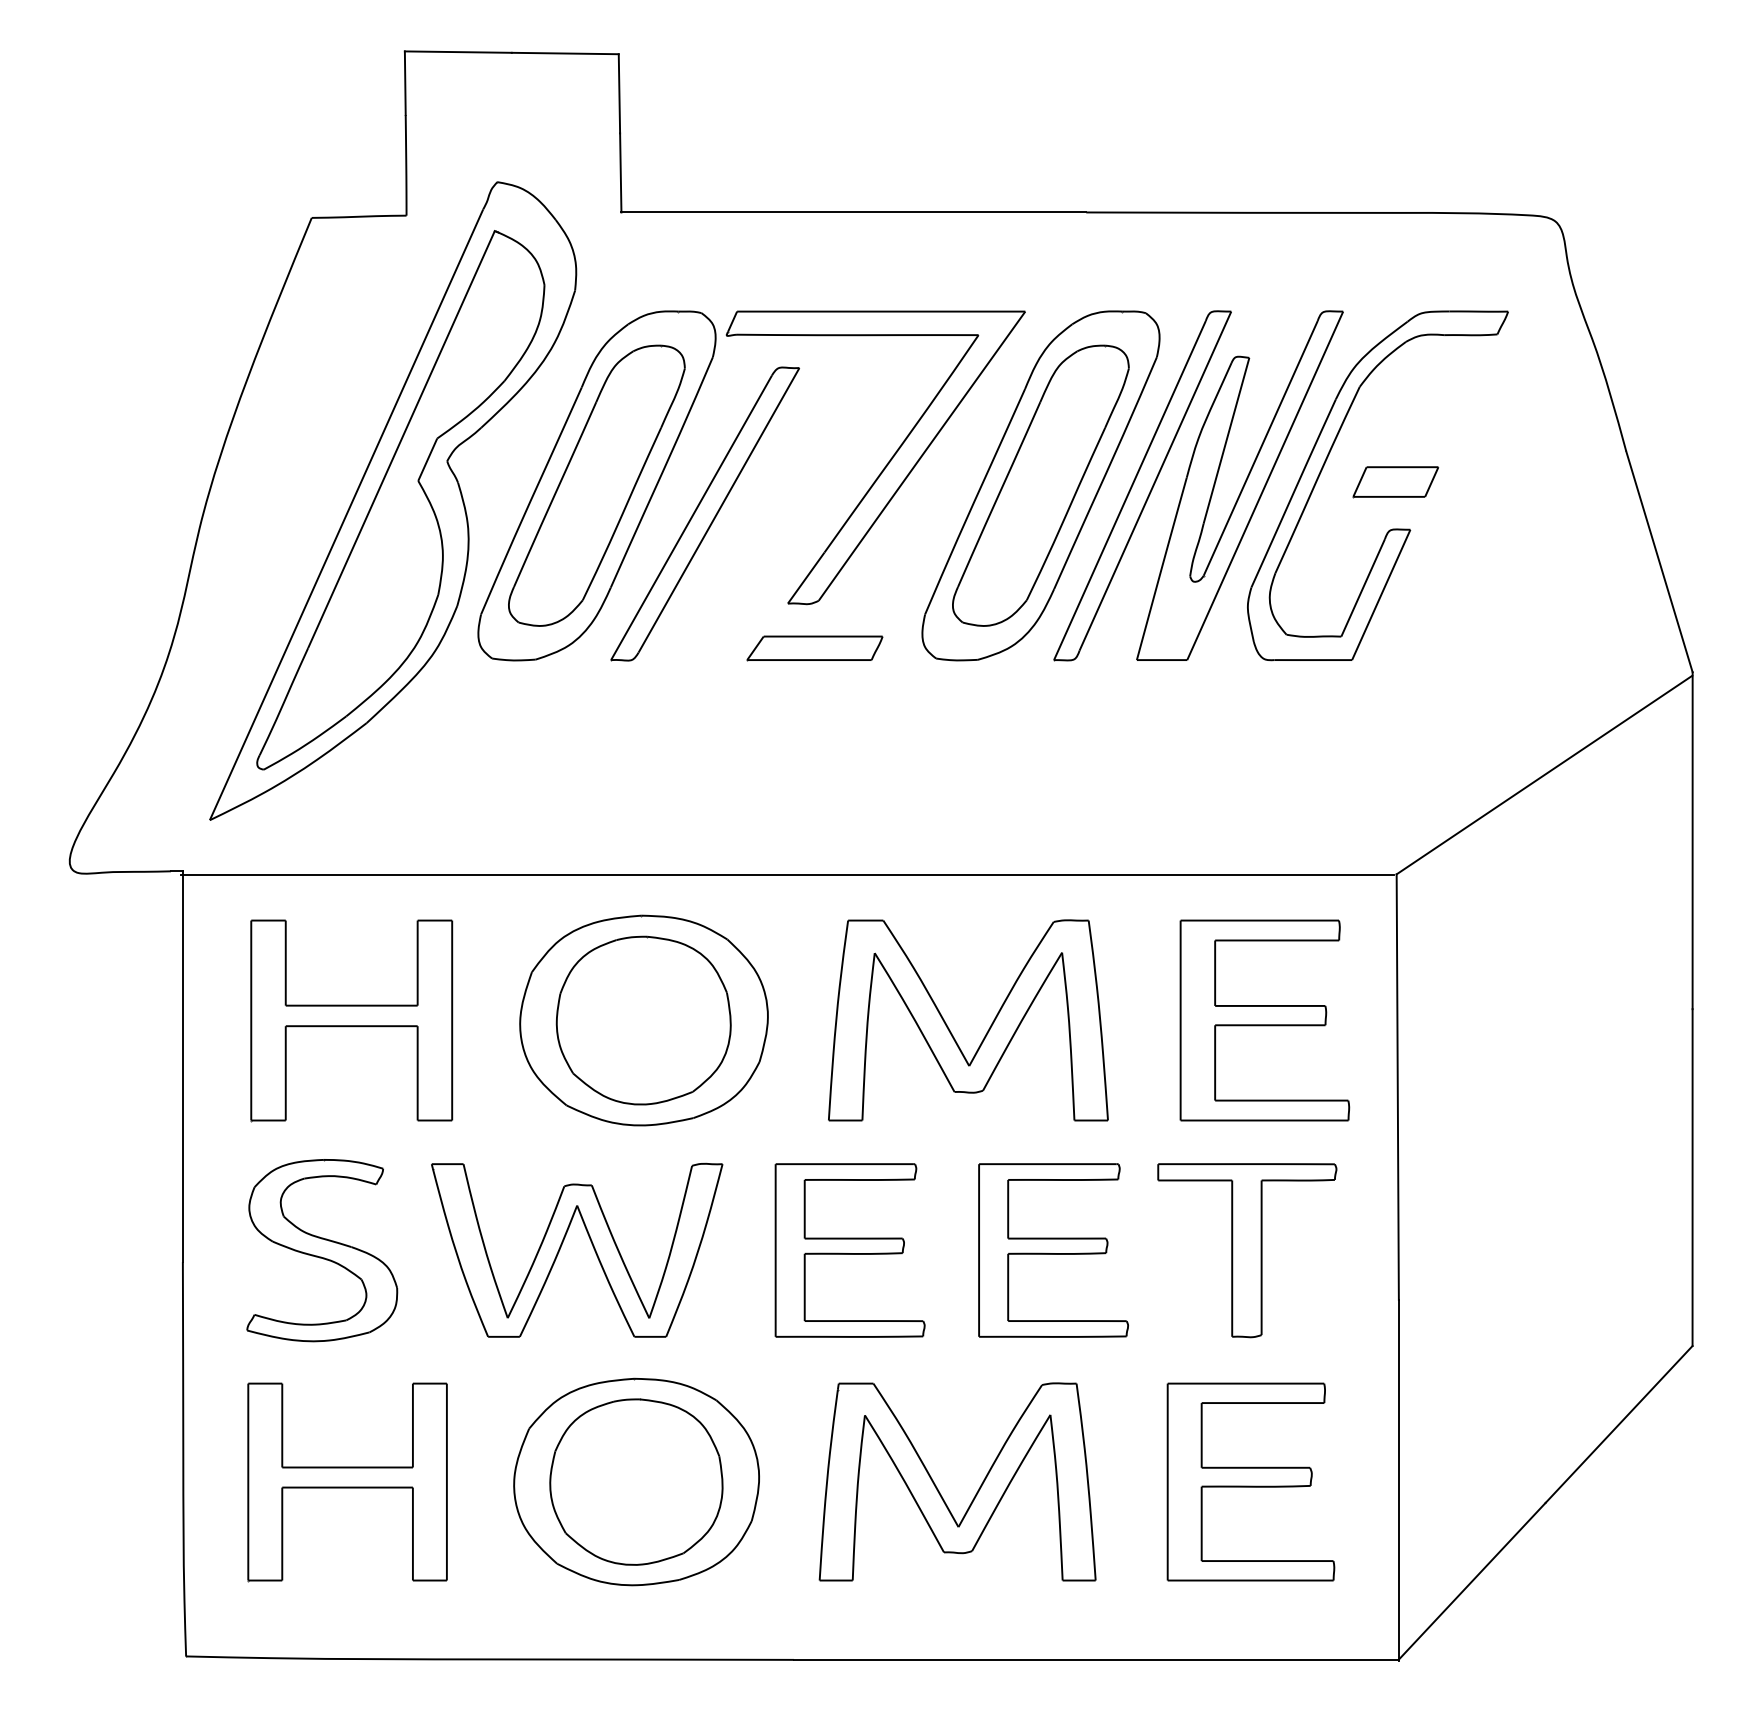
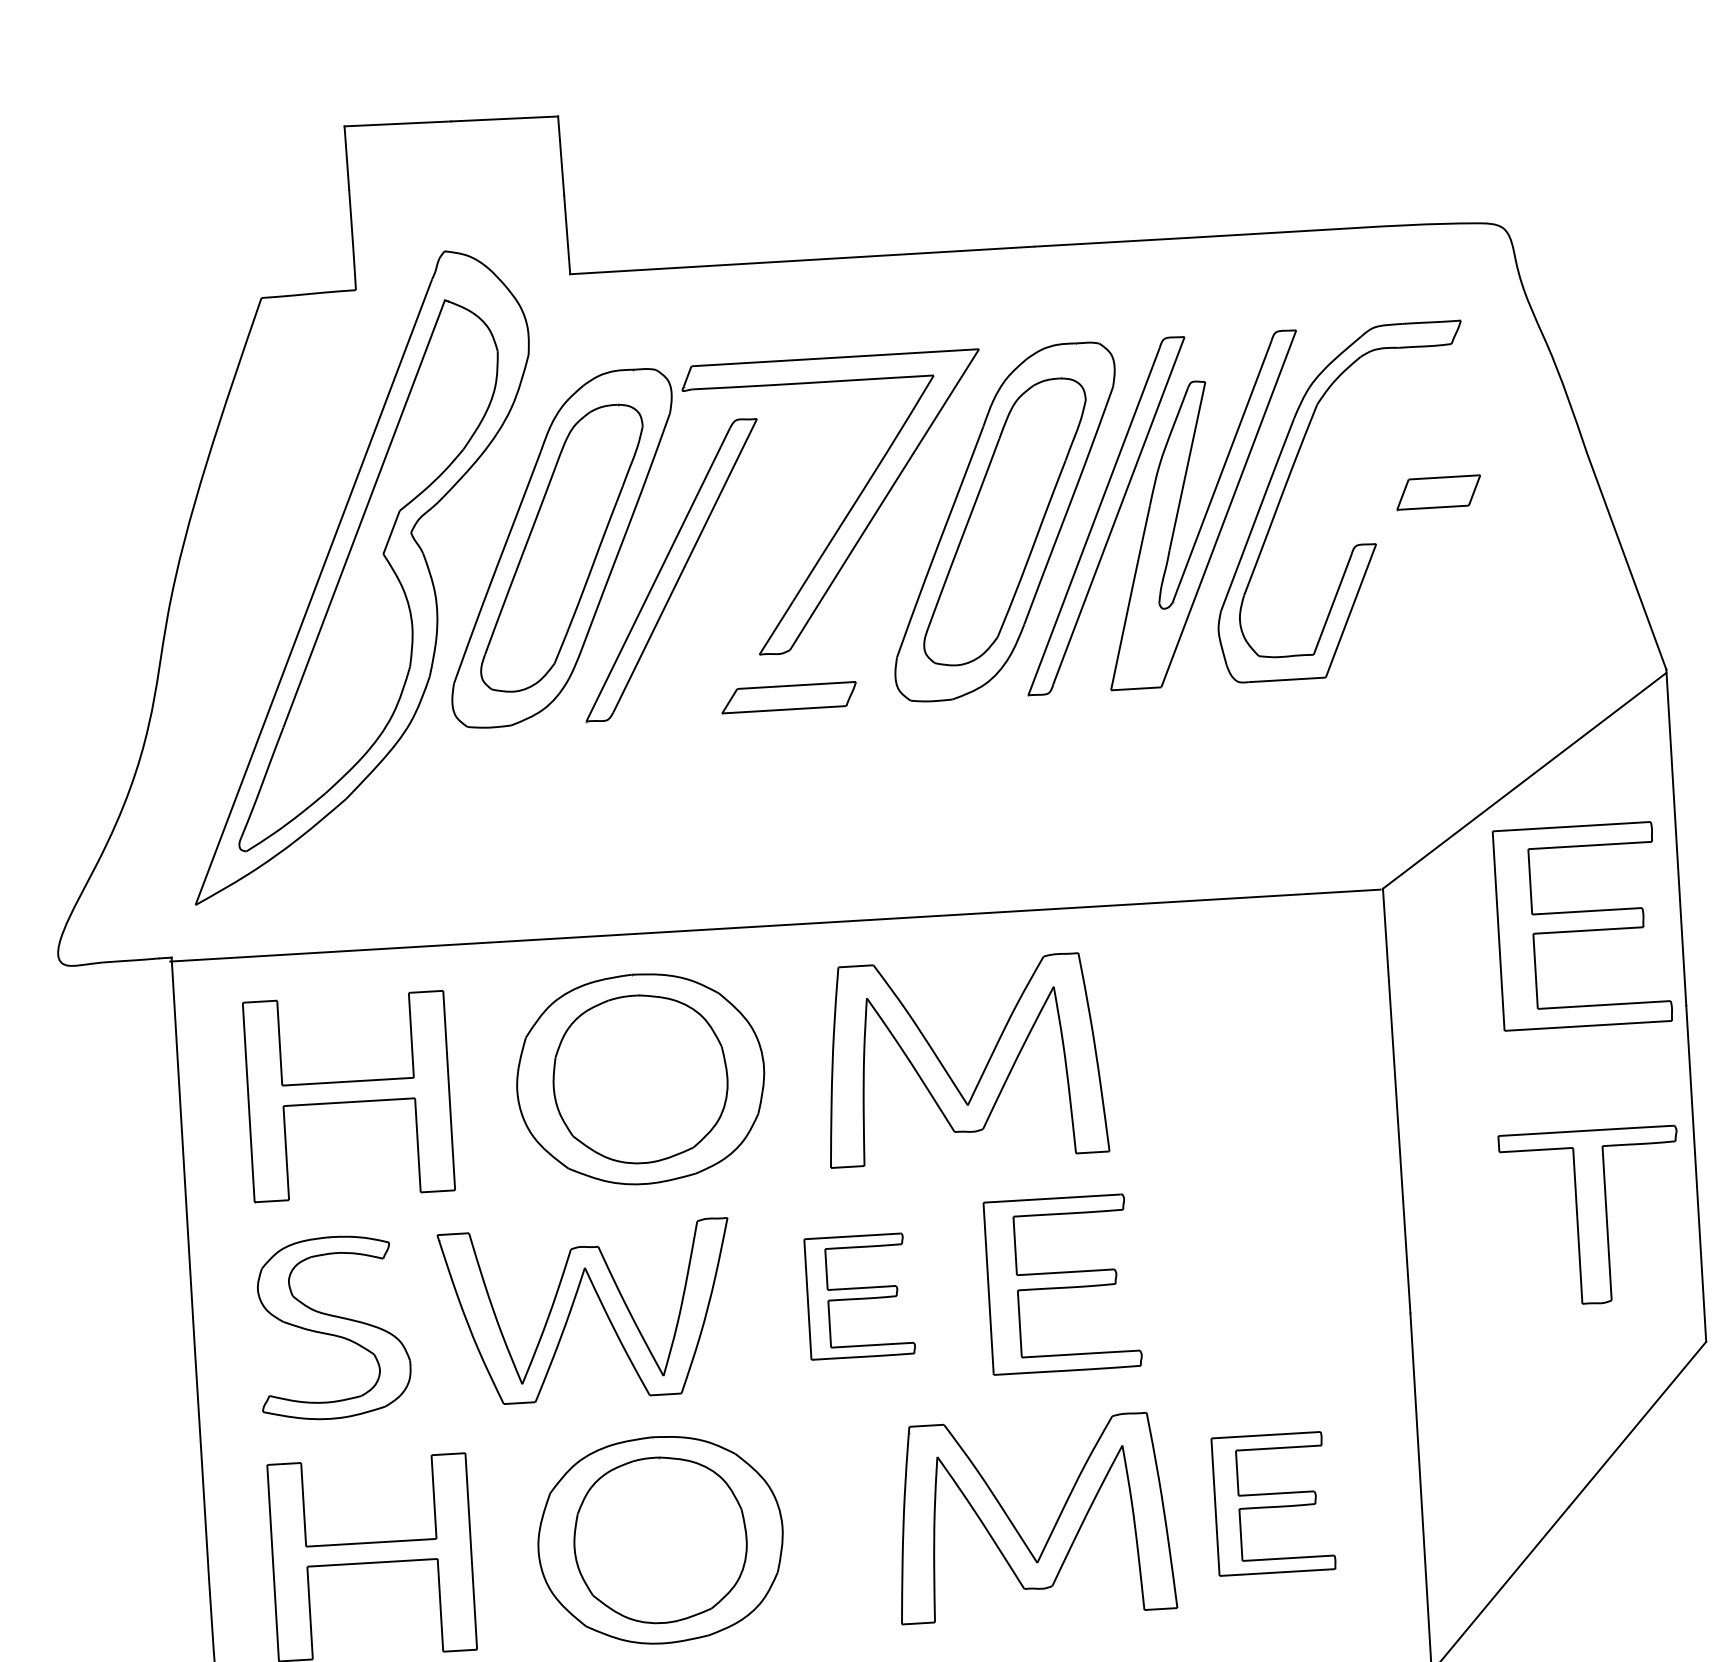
part: (1395, 482) -> (1438, 493), moved
part: (1264, 1020) -> (1582, 926), moved
part: (849, 1250) -> (859, 1296), size x0.7
part: (1247, 1250) -> (1592, 1216), moved
part: (1250, 1481) -> (1273, 1503), size x0.7
part: (940, 1492) -> (1017, 1529), moved

